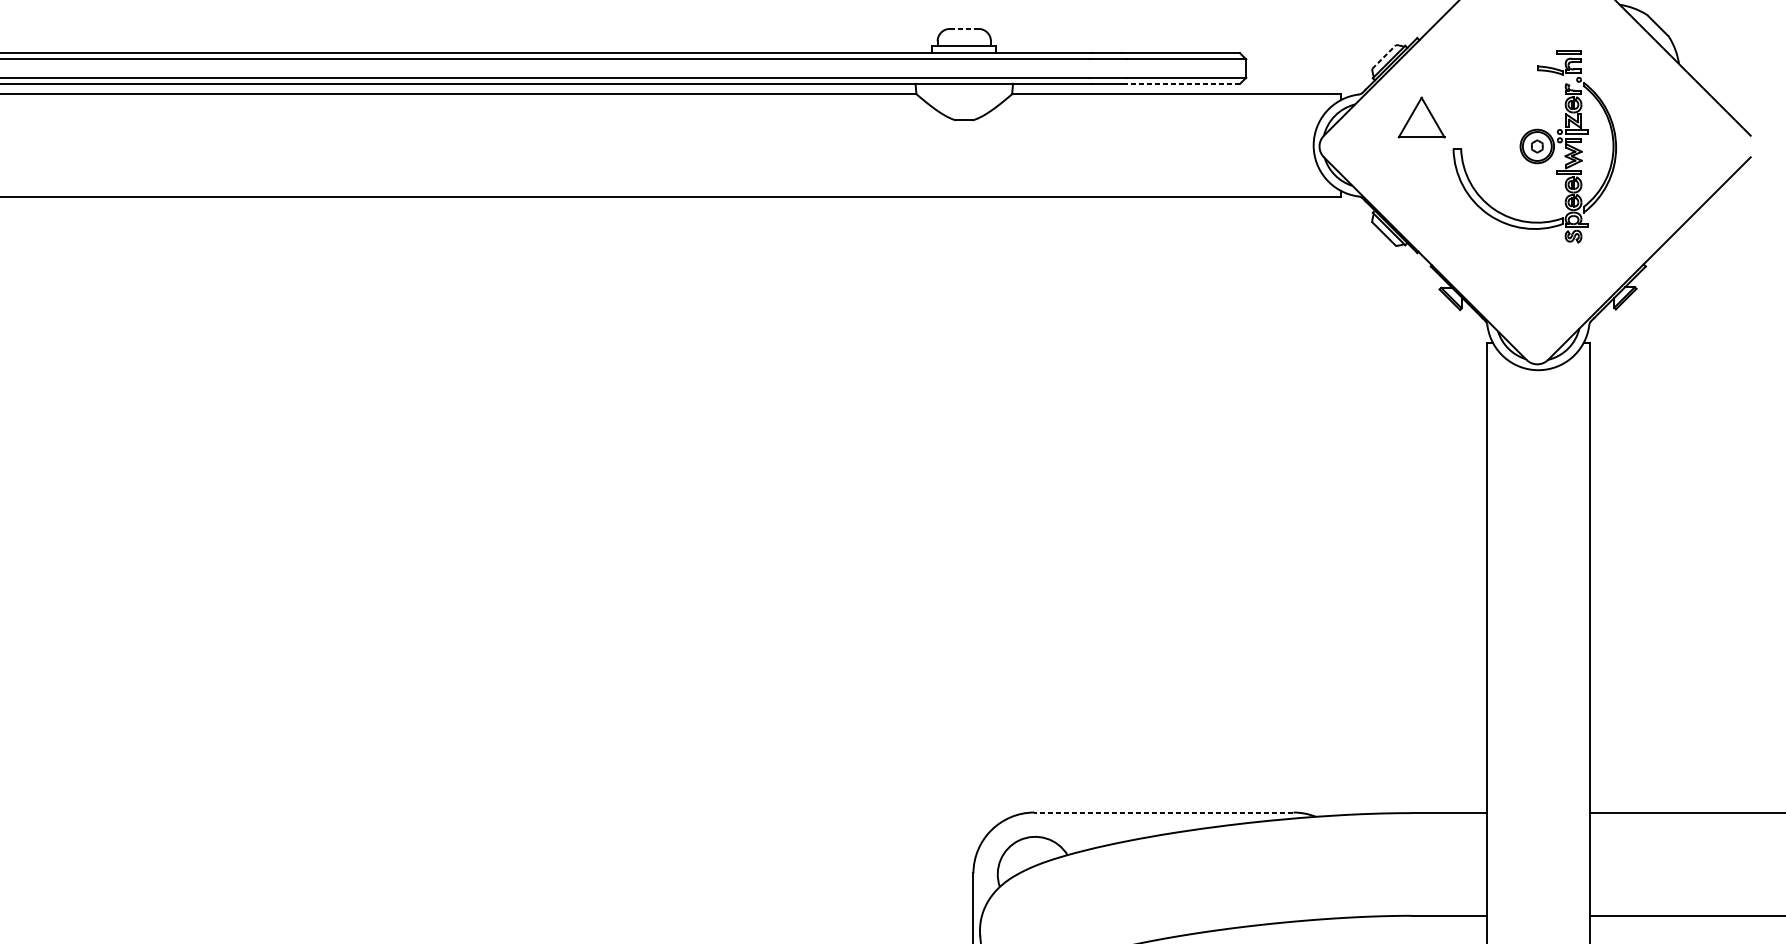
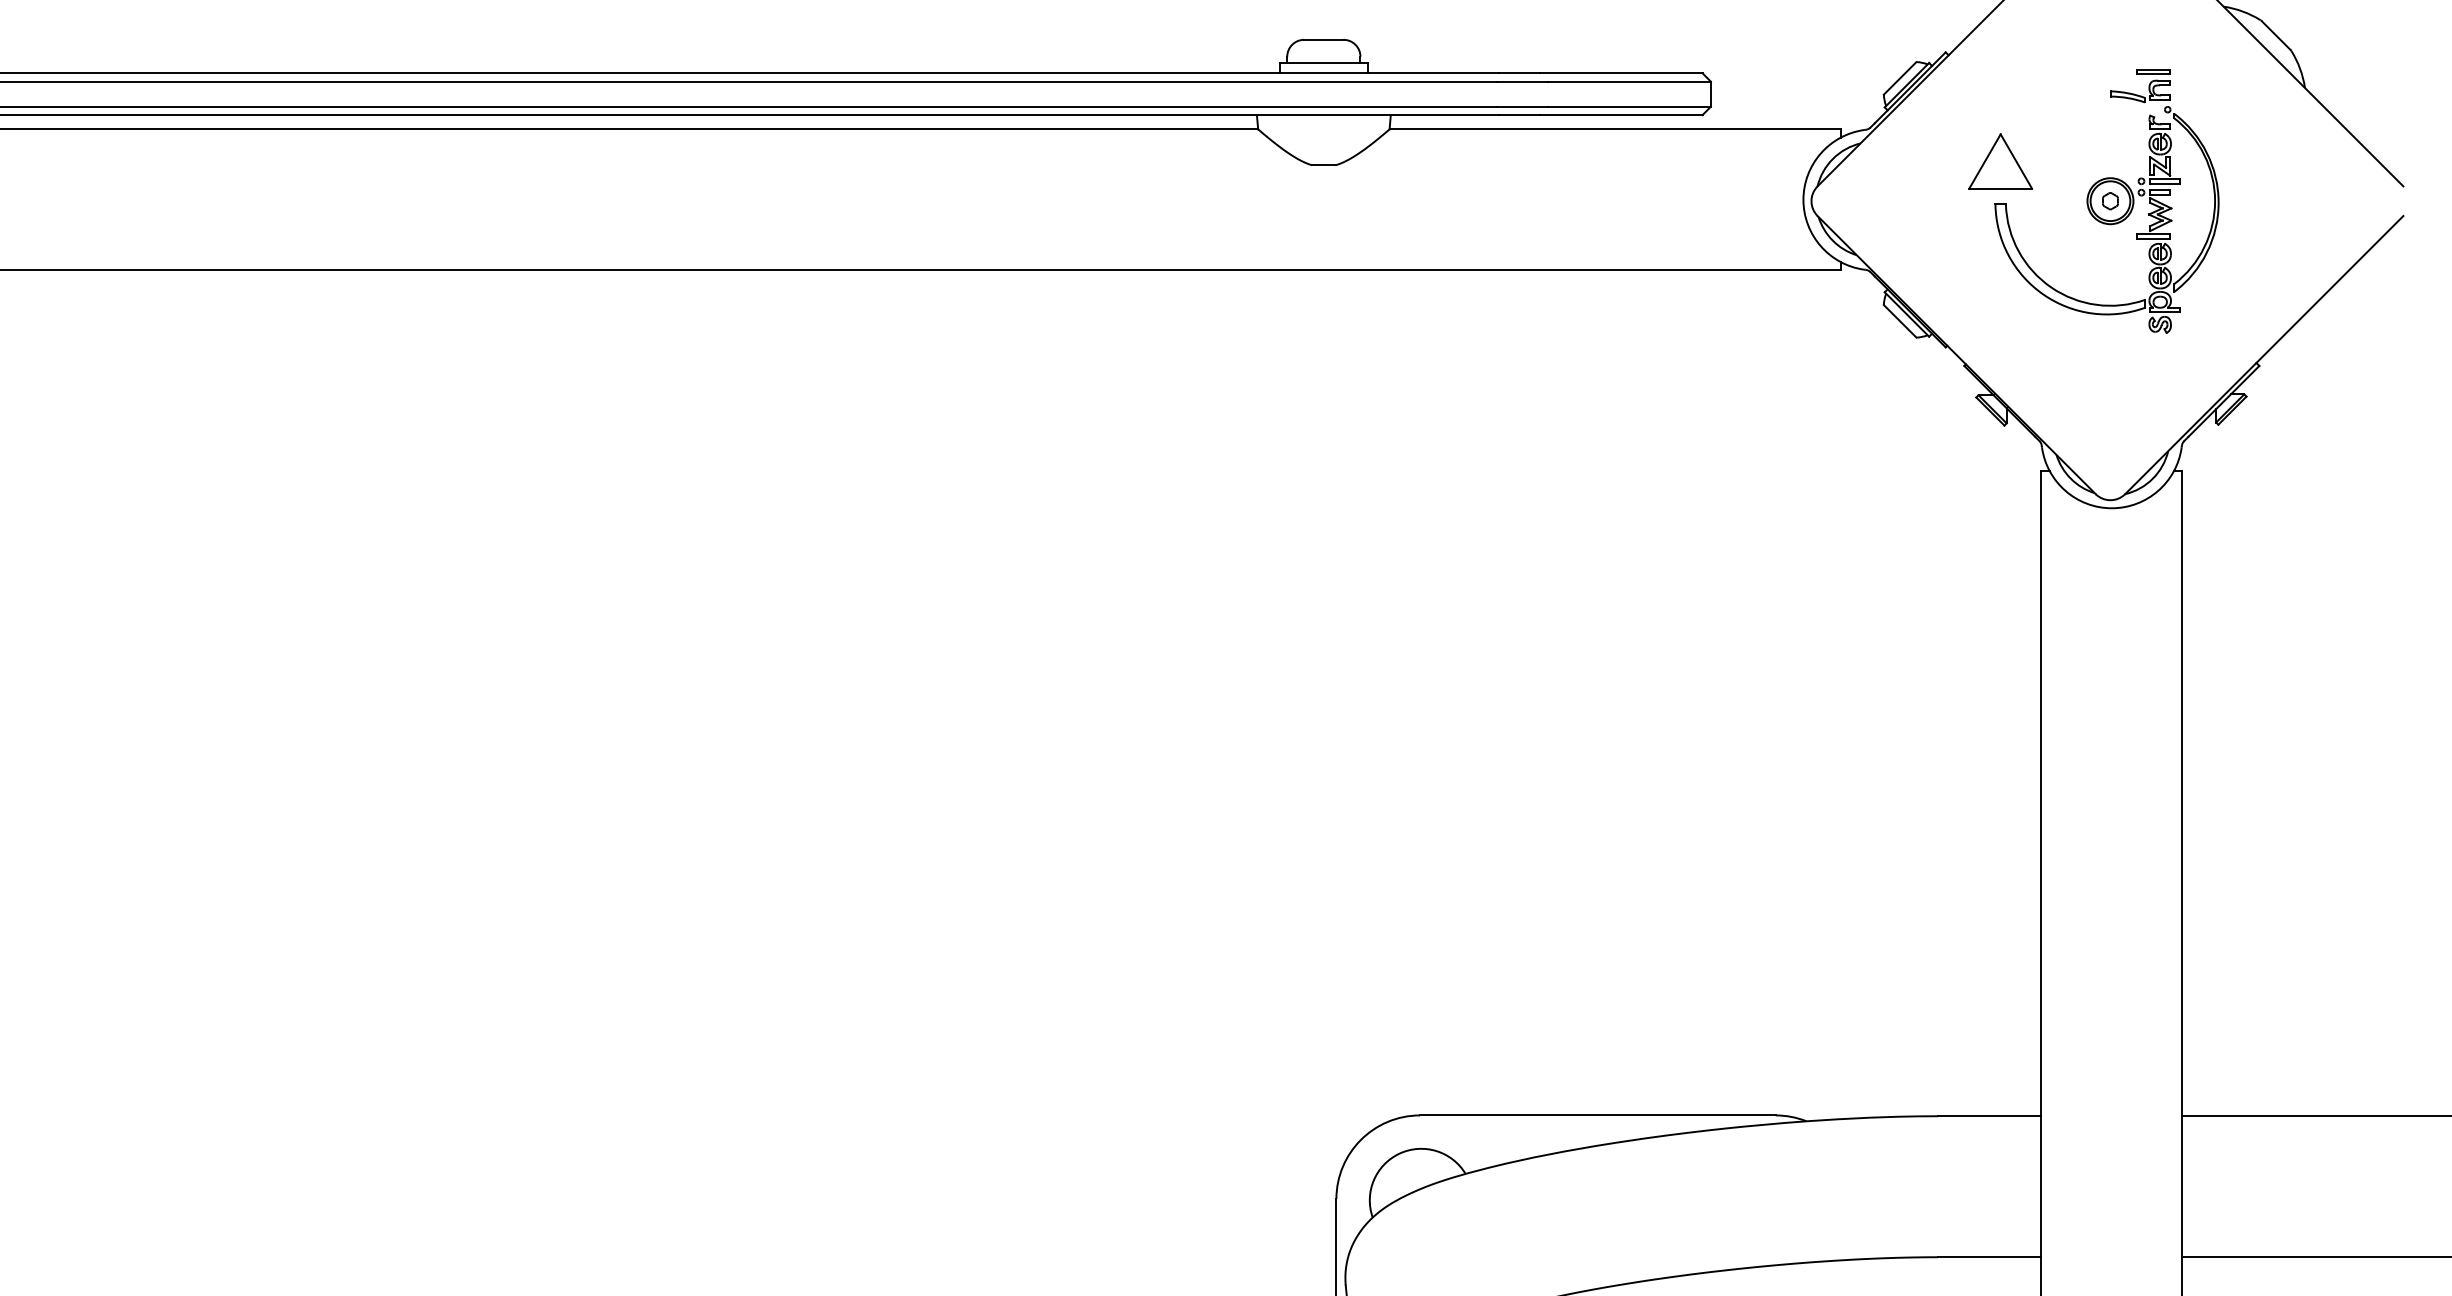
line: (964, 28) -> (1323, 39), dashed -> solid
line: (1384, 57) -> (1900, 78), dashed -> solid
line: (1180, 84) -> (1620, 115), dashed -> solid
part: (1421, 117) -> (2000, 161), moved
line: (1163, 812) -> (1597, 1115), dashed -> solid

